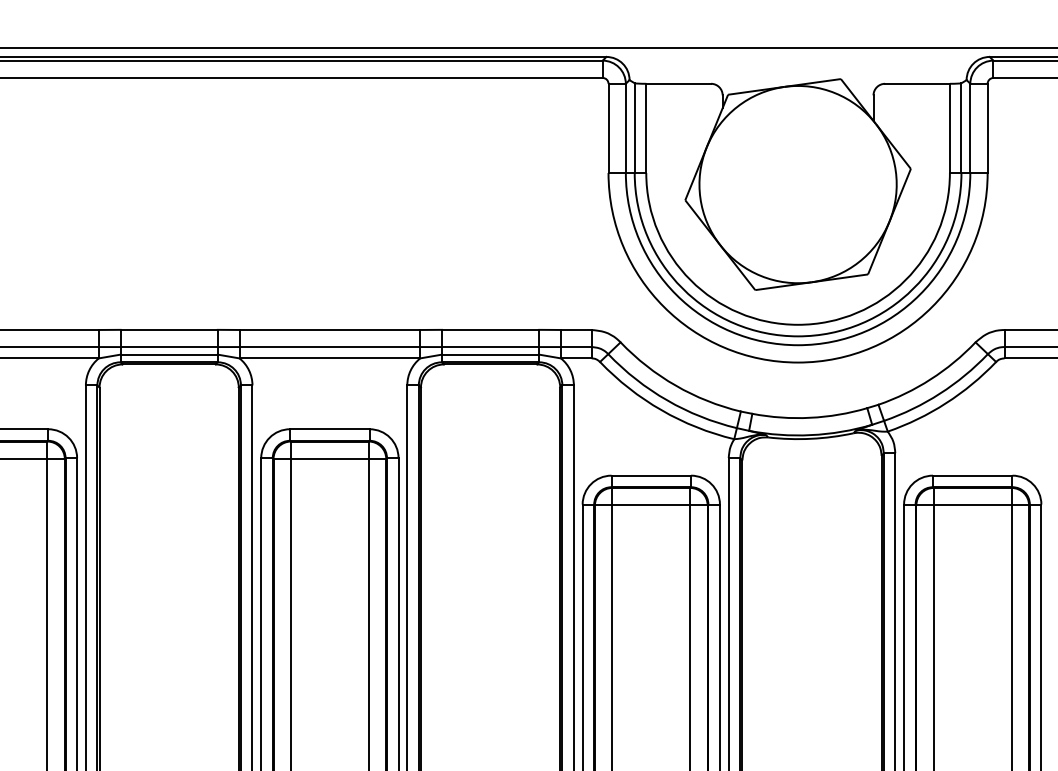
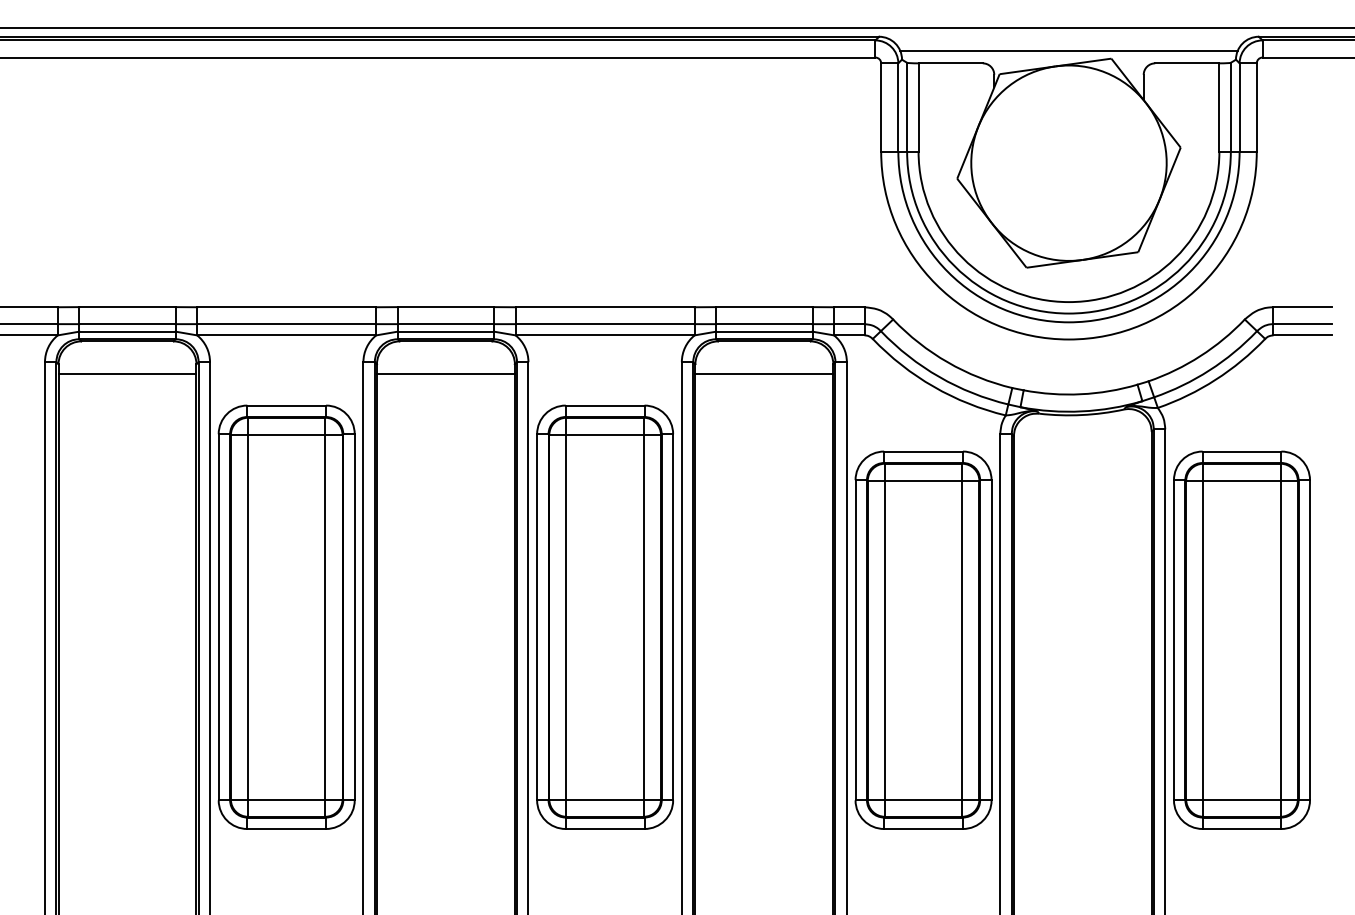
line: (797, 70) -> (1068, 50), added
line: (168, 396) -> (445, 373), added
line: (490, 396) -> (764, 373), added

